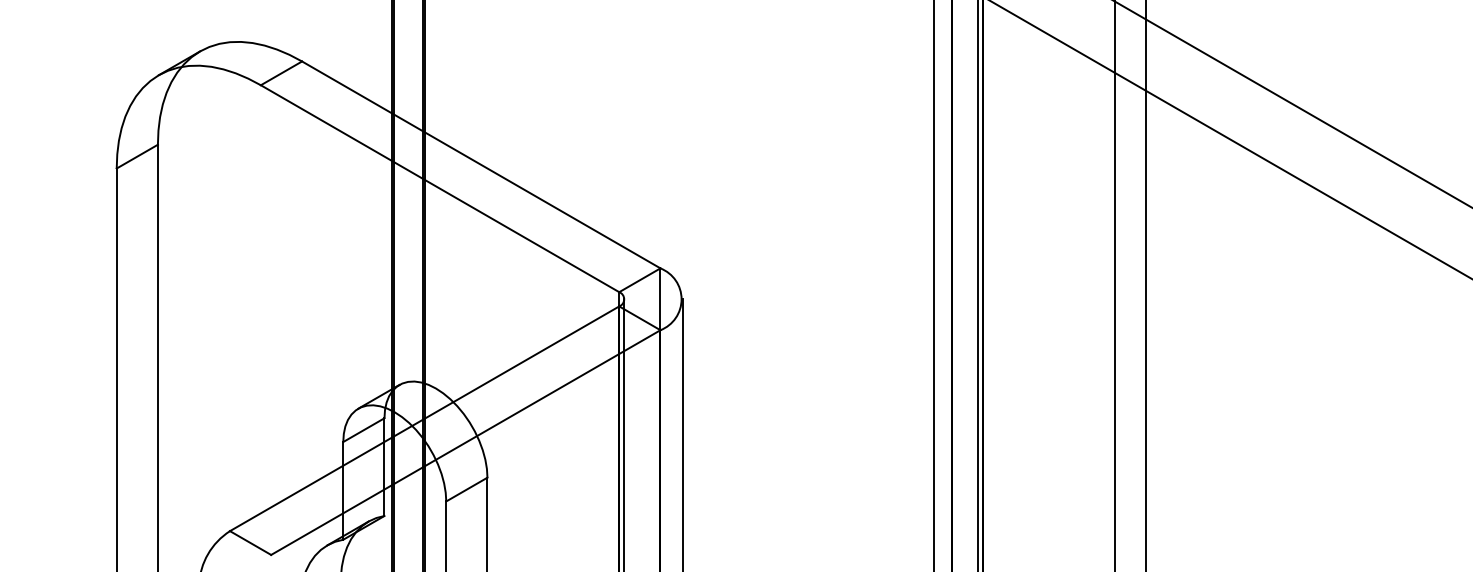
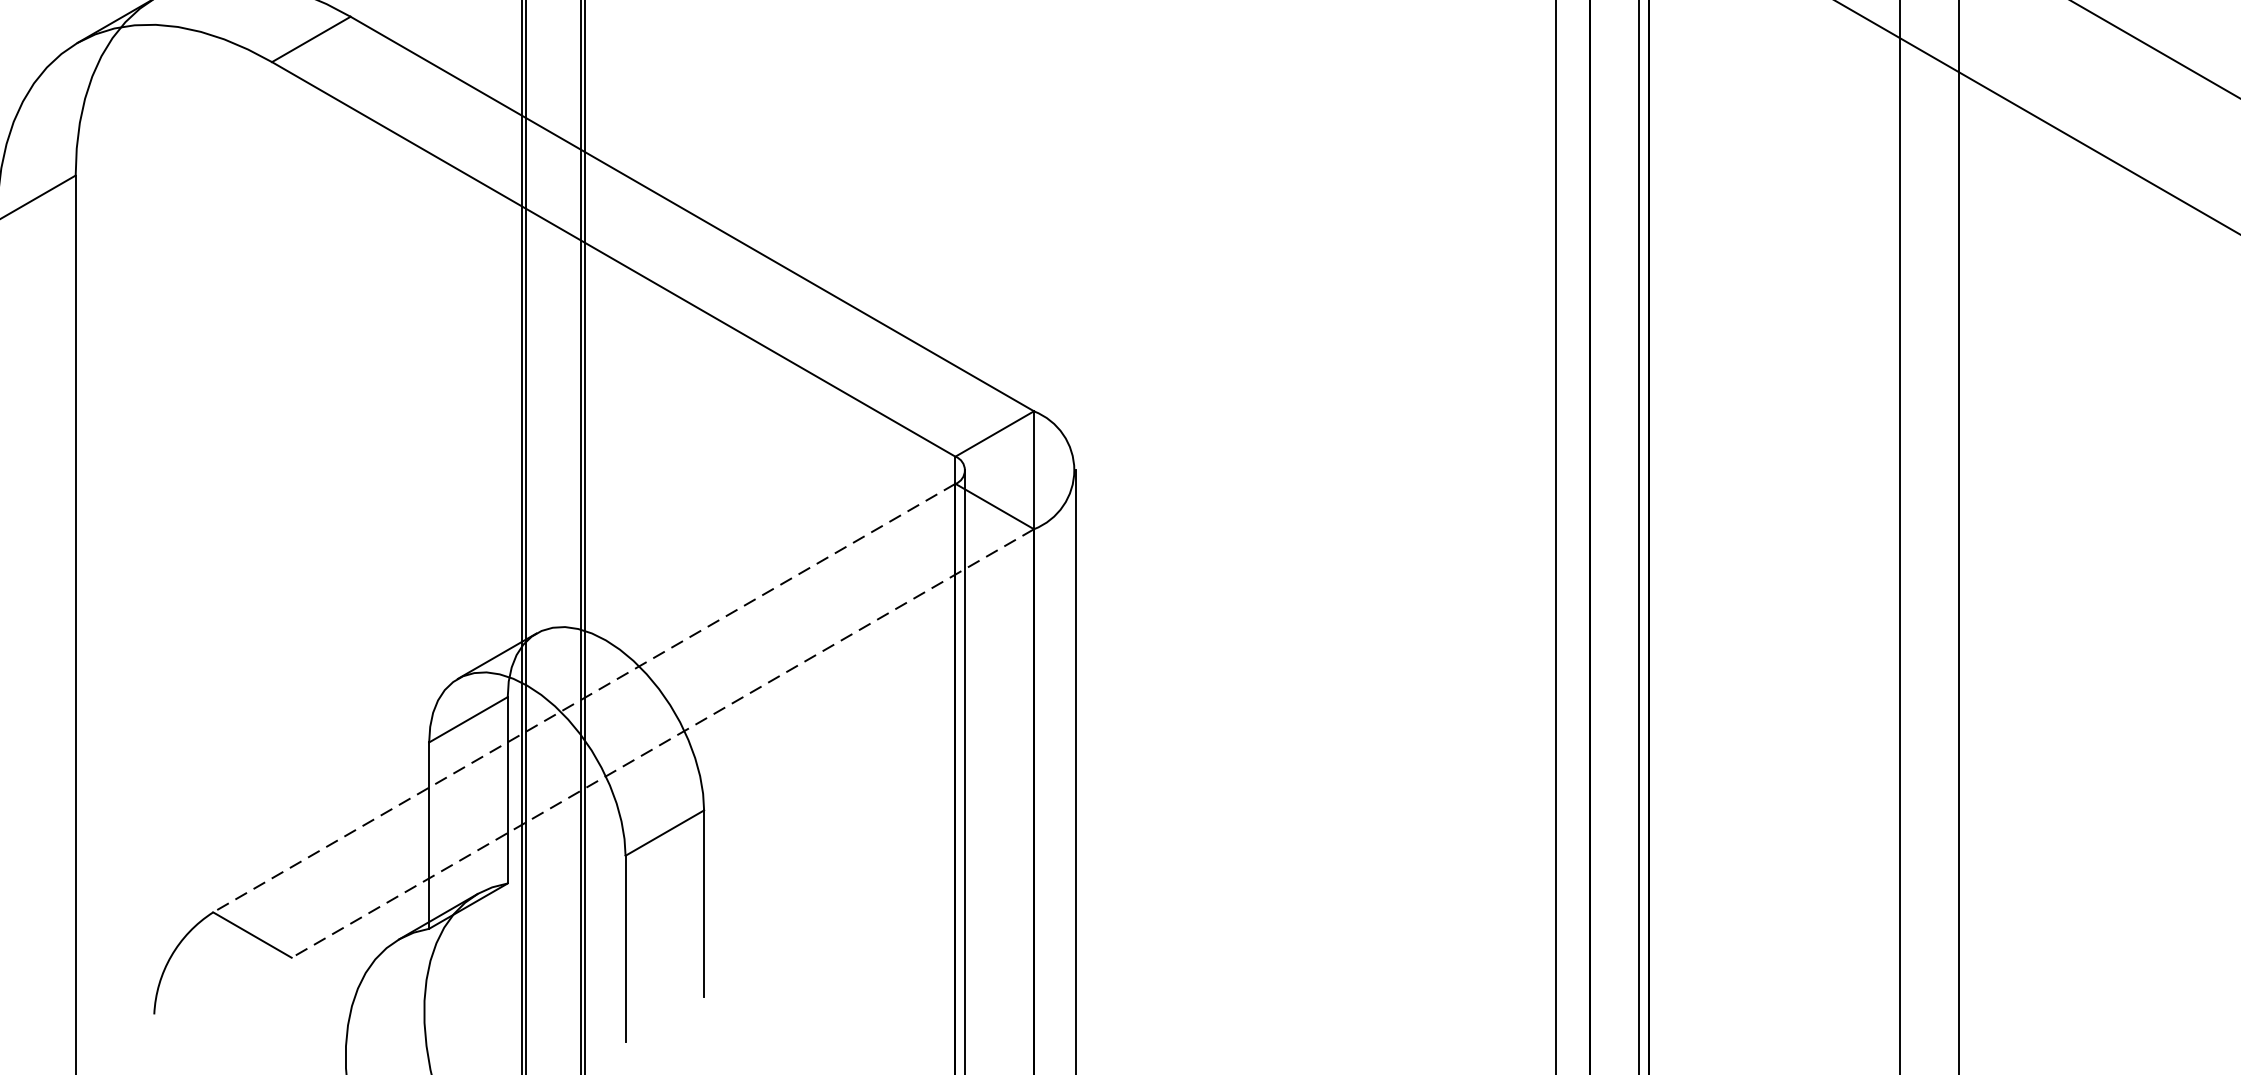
line: (424, 418) -> (584, 697), solid -> dashed
line: (465, 442) -> (662, 743), solid -> dashed

